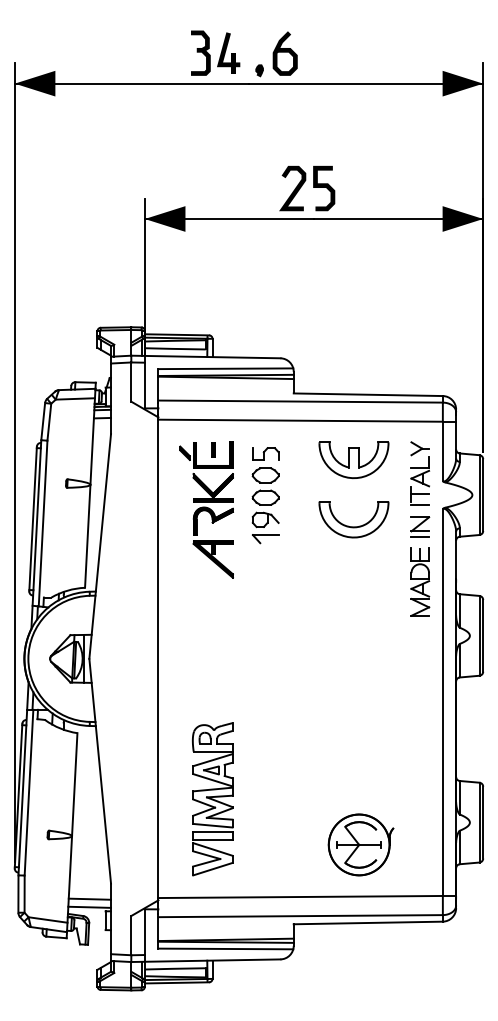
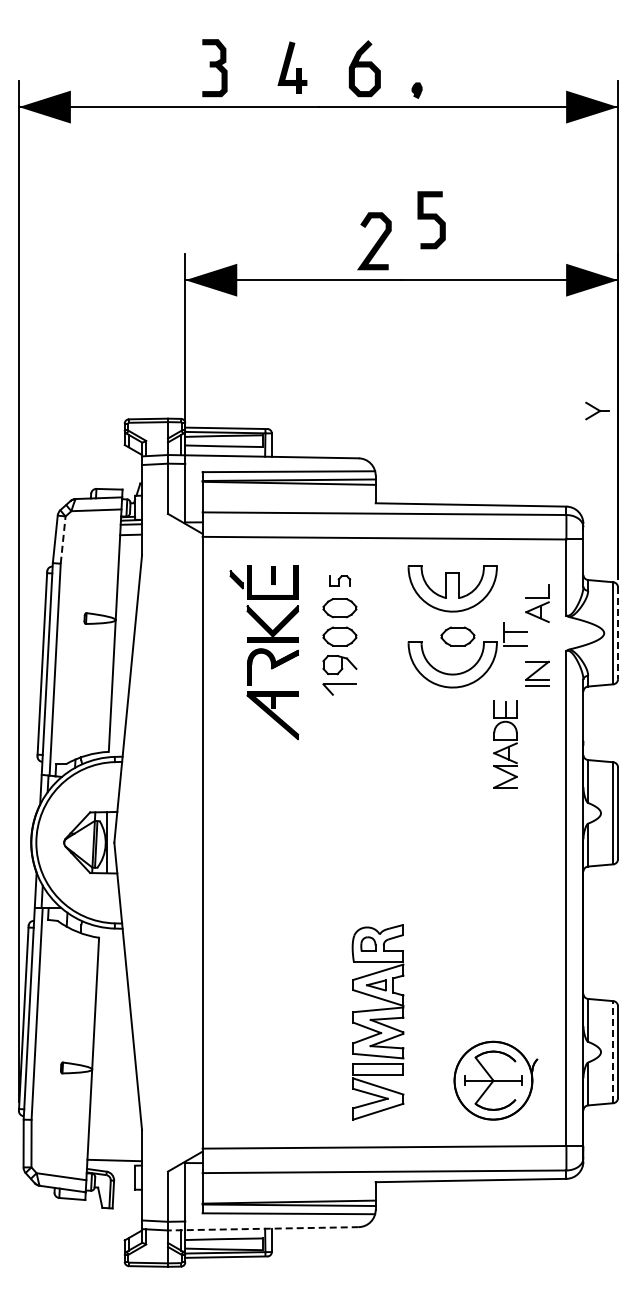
part: (200, 53) -> (214, 68), moved
part: (259, 70) -> (416, 90), moved
curve: (324, 187) -> (431, 219), moved
line: (49, 422) -> (63, 540), solid -> dashed
part: (420, 448) -> (597, 410), moved
part: (266, 453) -> (340, 580), size x0.6
line: (483, 495) -> (618, 633), solid -> dashed
part: (420, 496) -> (515, 634), moved
part: (357, 497) -> (457, 636), added
part: (420, 582) -> (505, 744), moved
part: (212, 799) -> (377, 1022), moved
line: (479, 822) -> (613, 1051), solid -> dashed
part: (360, 844) -> (495, 1080), moved
line: (90, 898) -> (115, 1149), removed
line: (205, 960) -> (262, 1228), solid -> dashed

